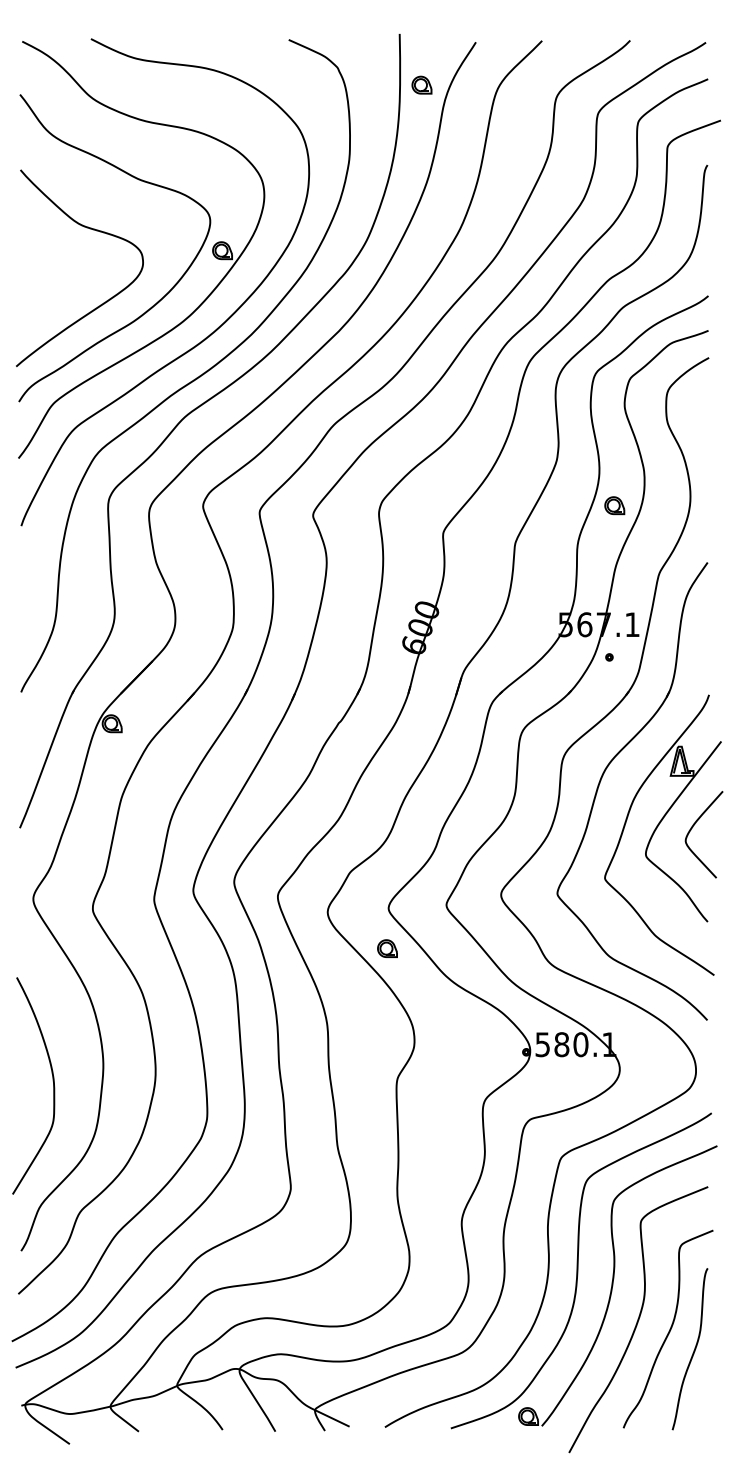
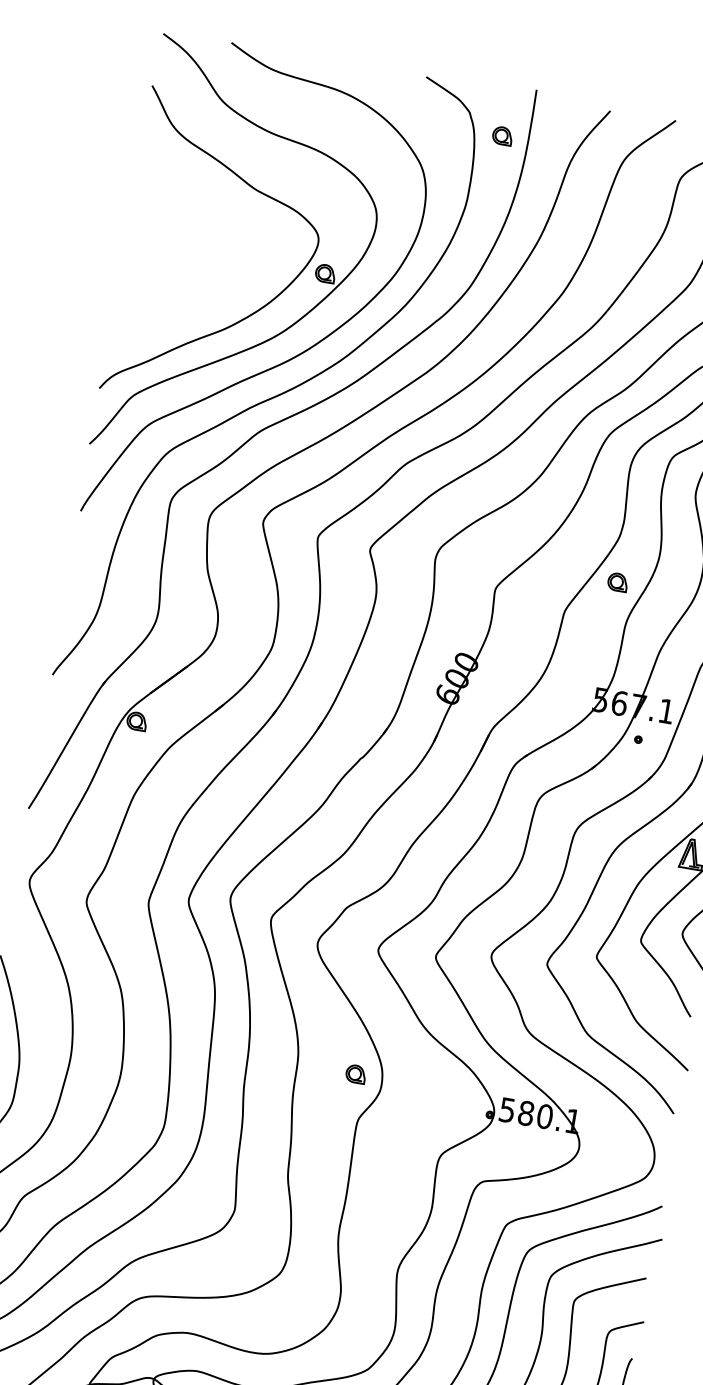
part: (421, 84) -> (502, 135), moved
curve: (90, 229) -> (198, 230), removed
part: (614, 505) -> (617, 582), moved
part: (387, 948) -> (356, 1074), moved

